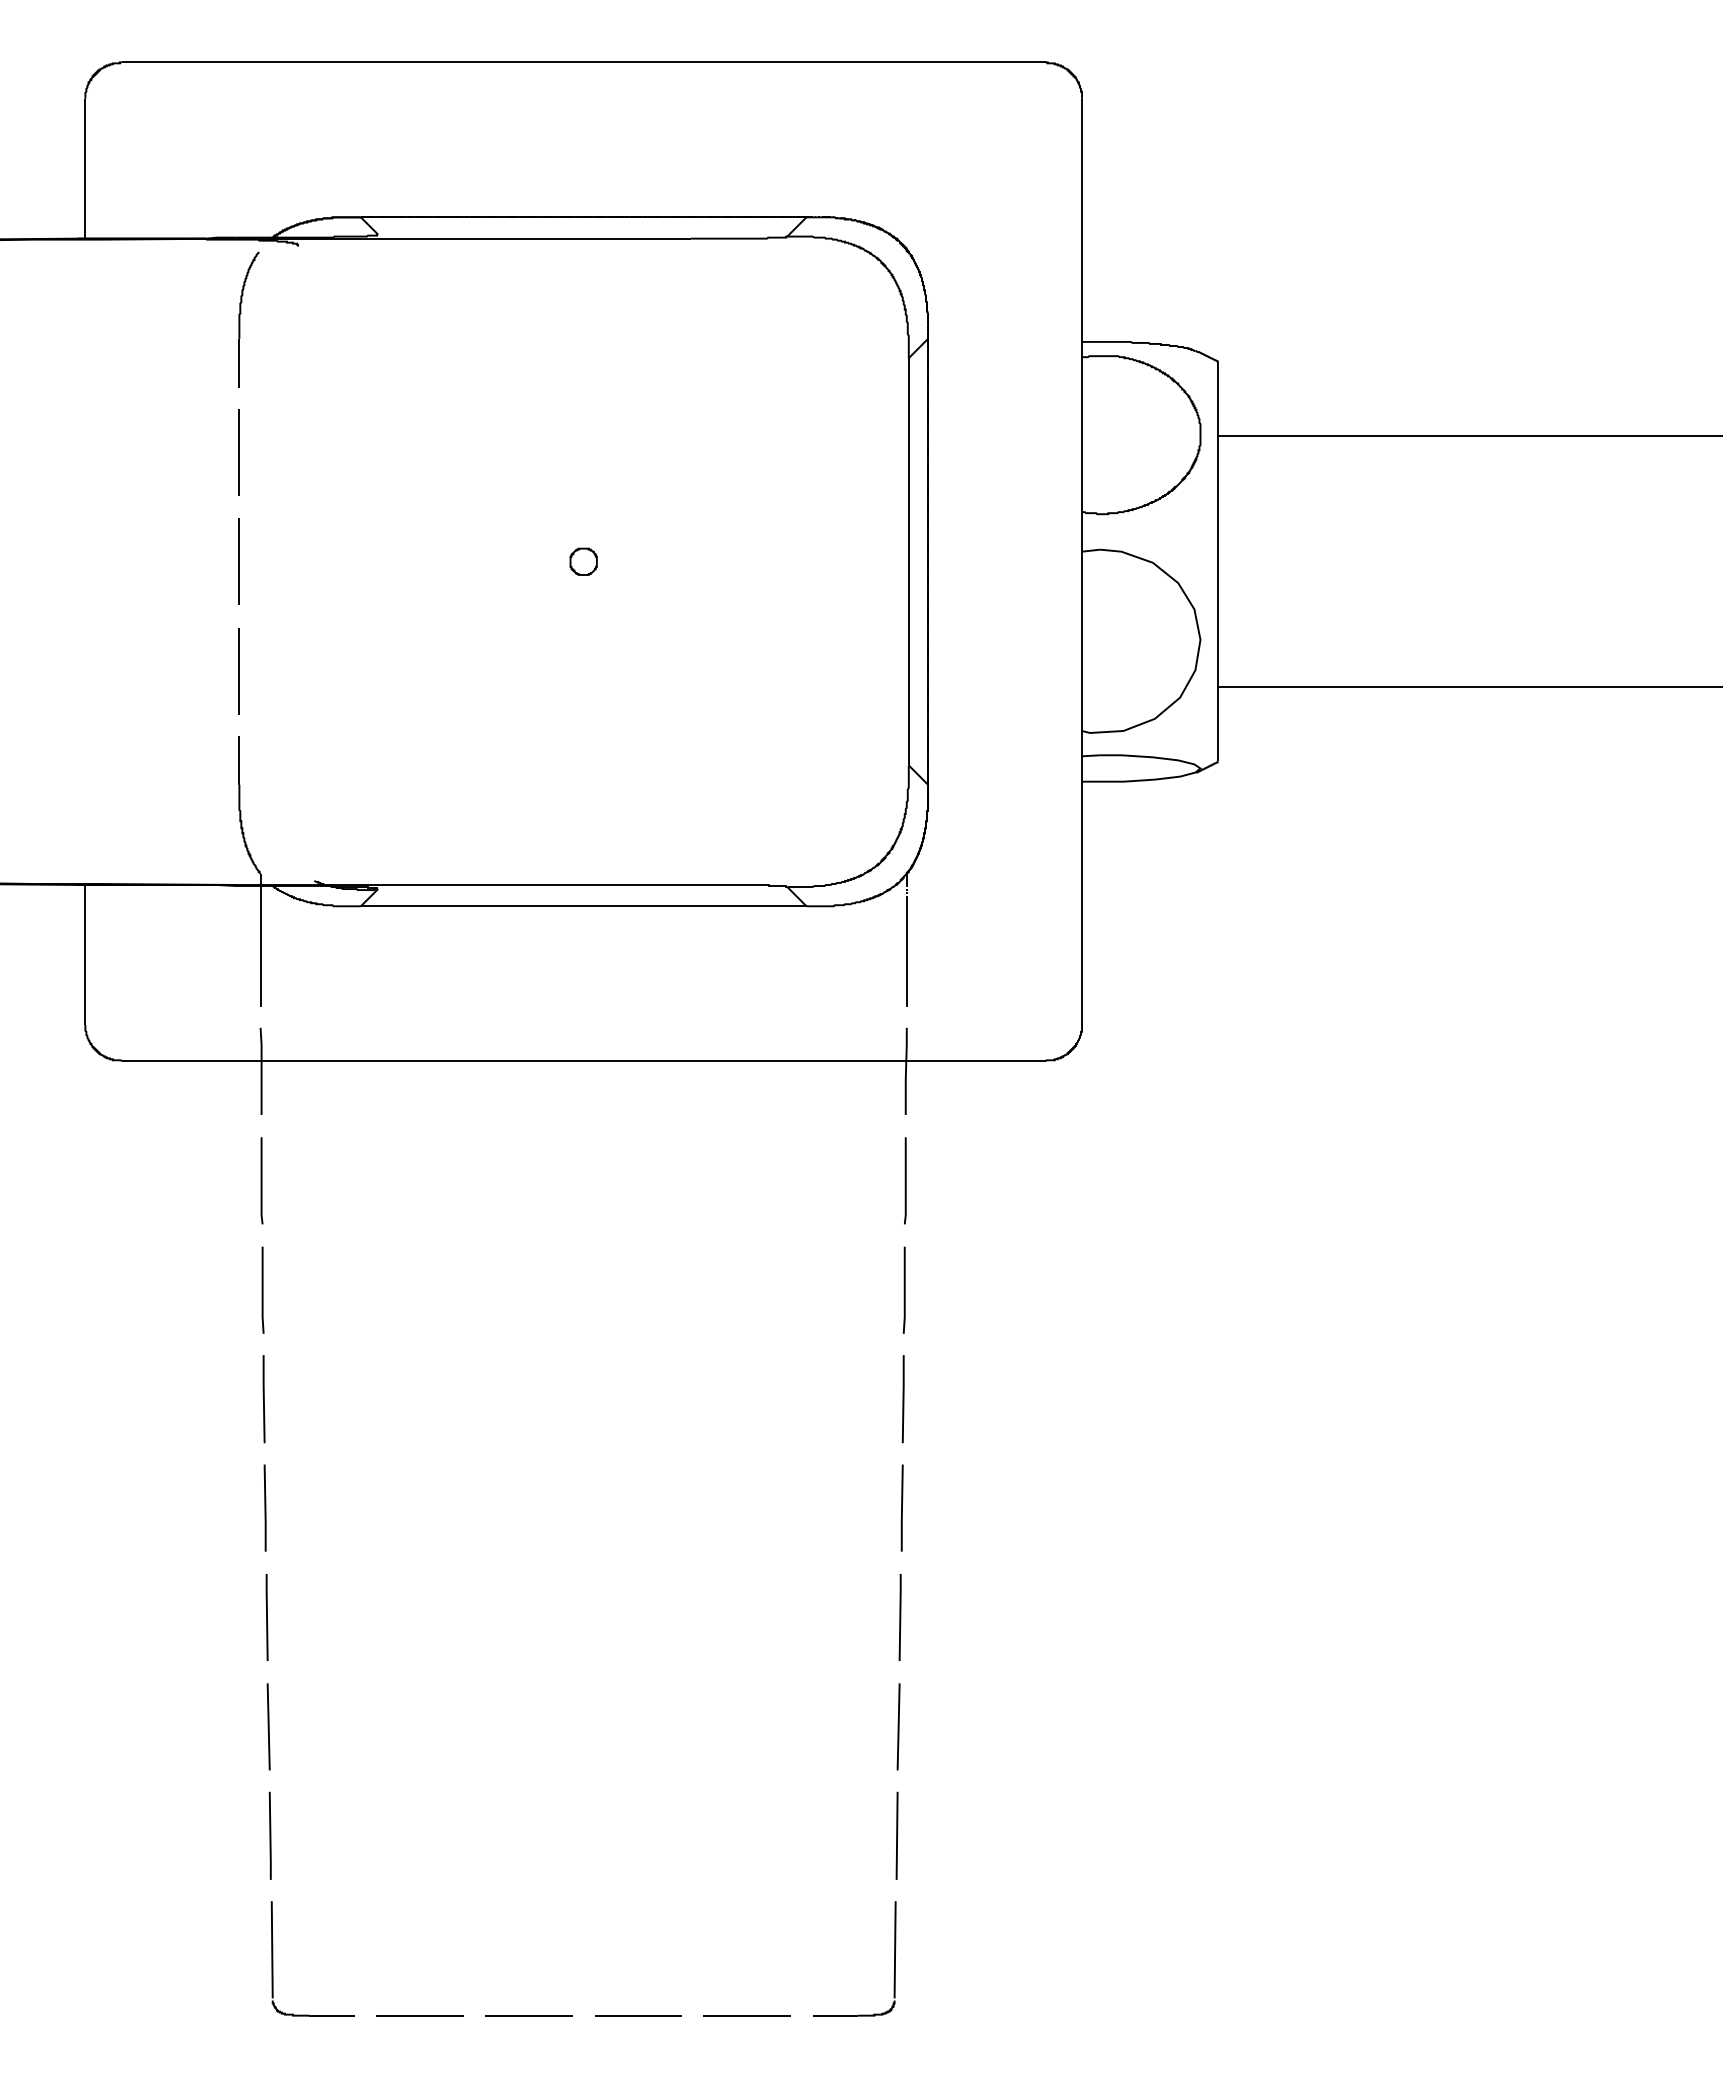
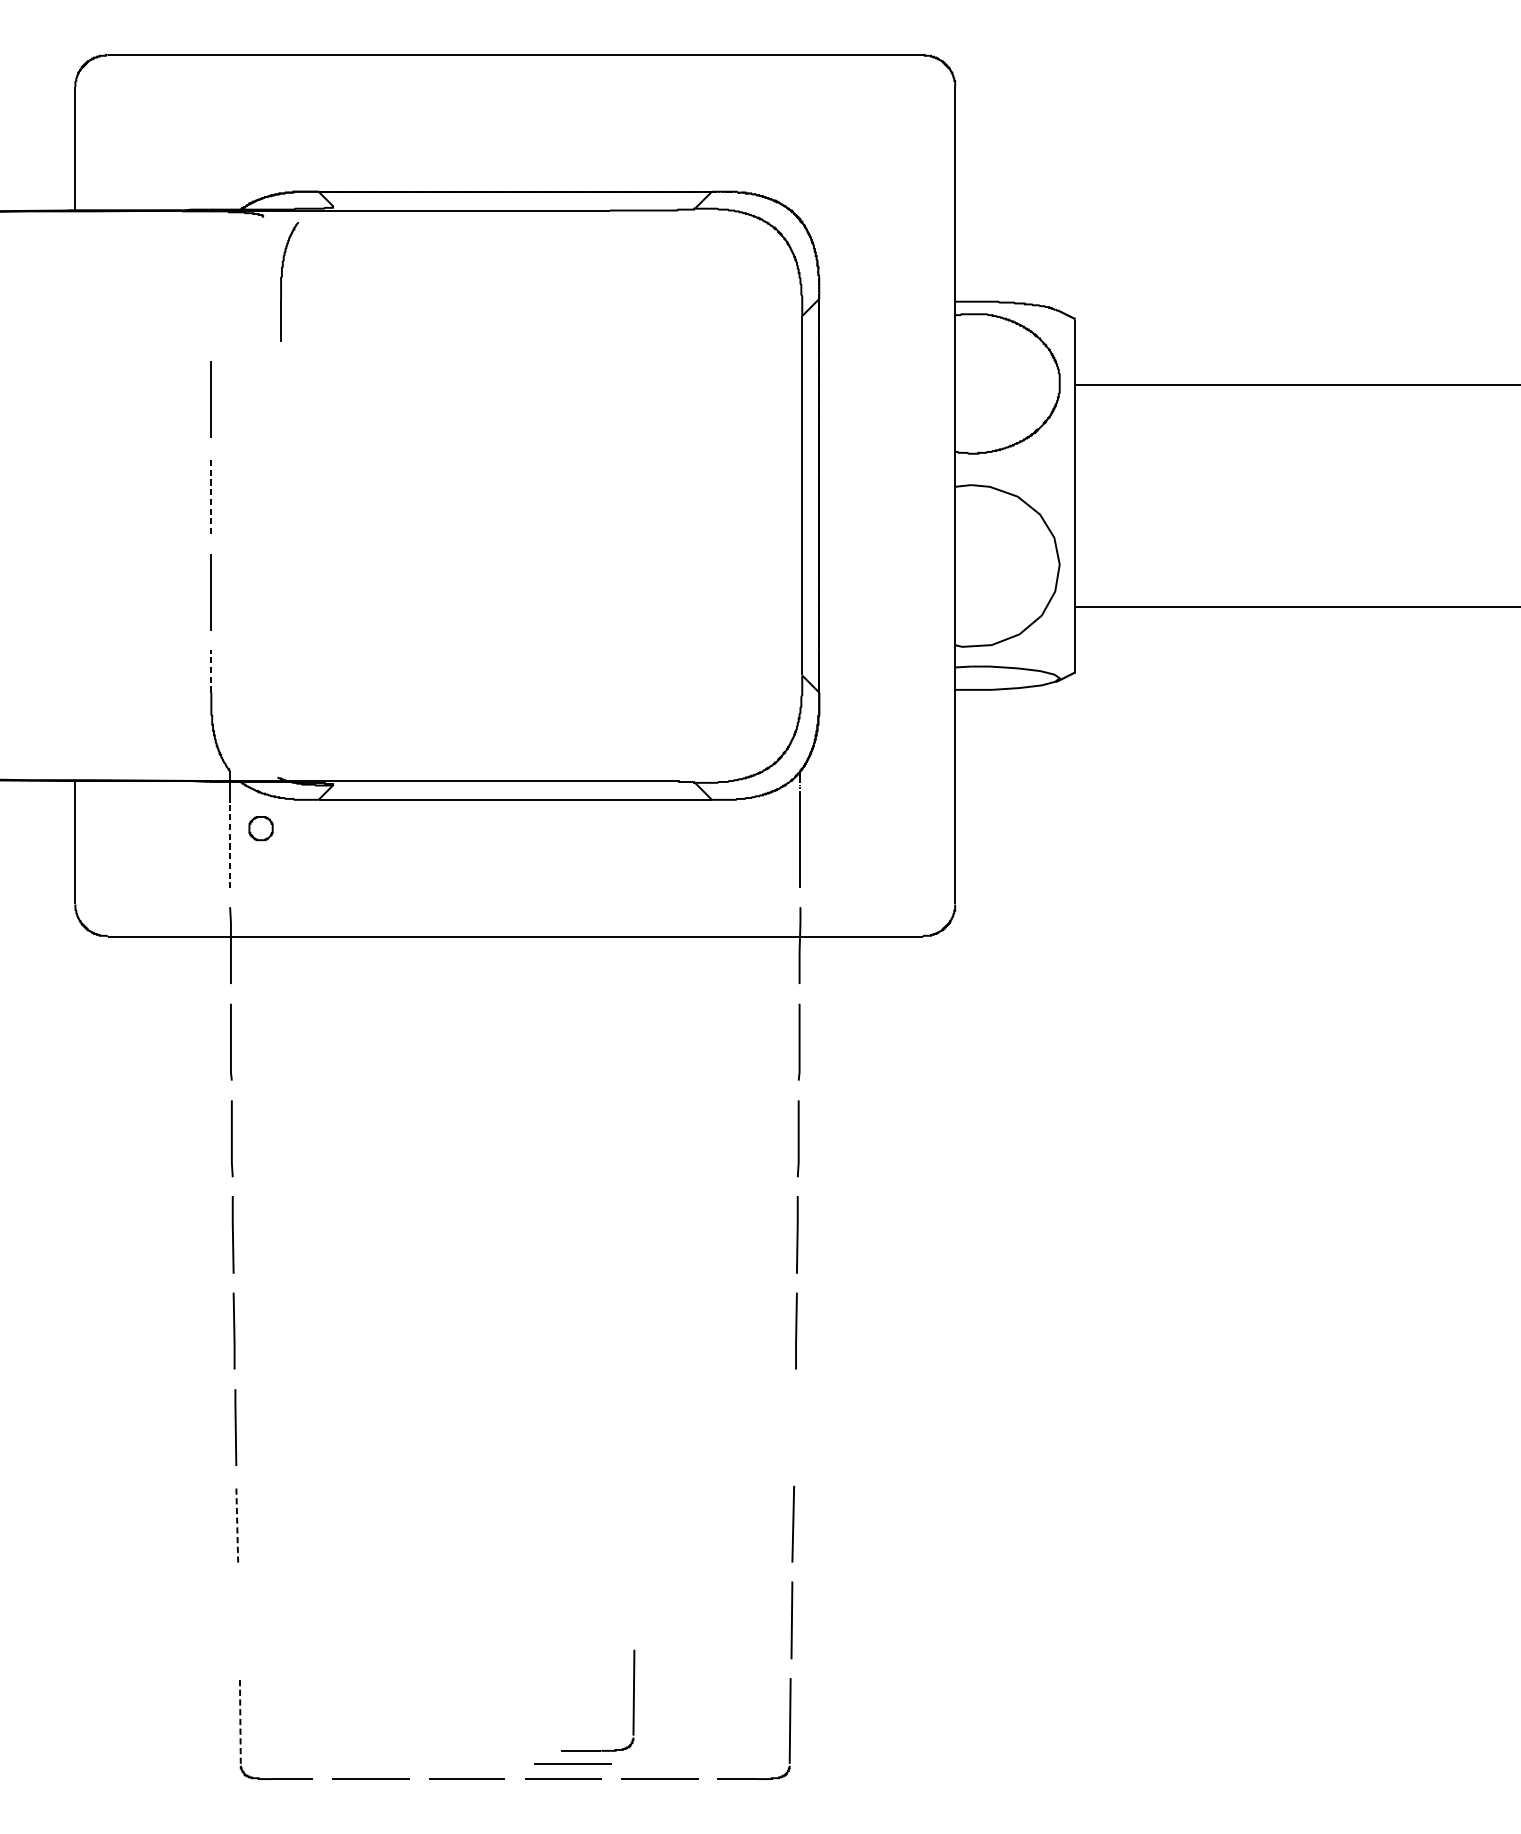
part: (240, 319) -> (282, 281), moved
line: (239, 561) -> (211, 495), solid -> dashed
part: (583, 561) -> (260, 828), moved
line: (239, 759) -> (211, 670), solid -> dashed
line: (260, 958) -> (229, 845), solid -> dashed
line: (899, 1617) -> (794, 1427), removed
line: (268, 1725) -> (237, 1522), solid -> dashed
line: (269, 1835) -> (237, 1620), removed
part: (717, 1926) -> (633, 1700), added
line: (272, 1949) -> (240, 1720), solid -> dashed
line: (648, 1998) -> (572, 1763), added

